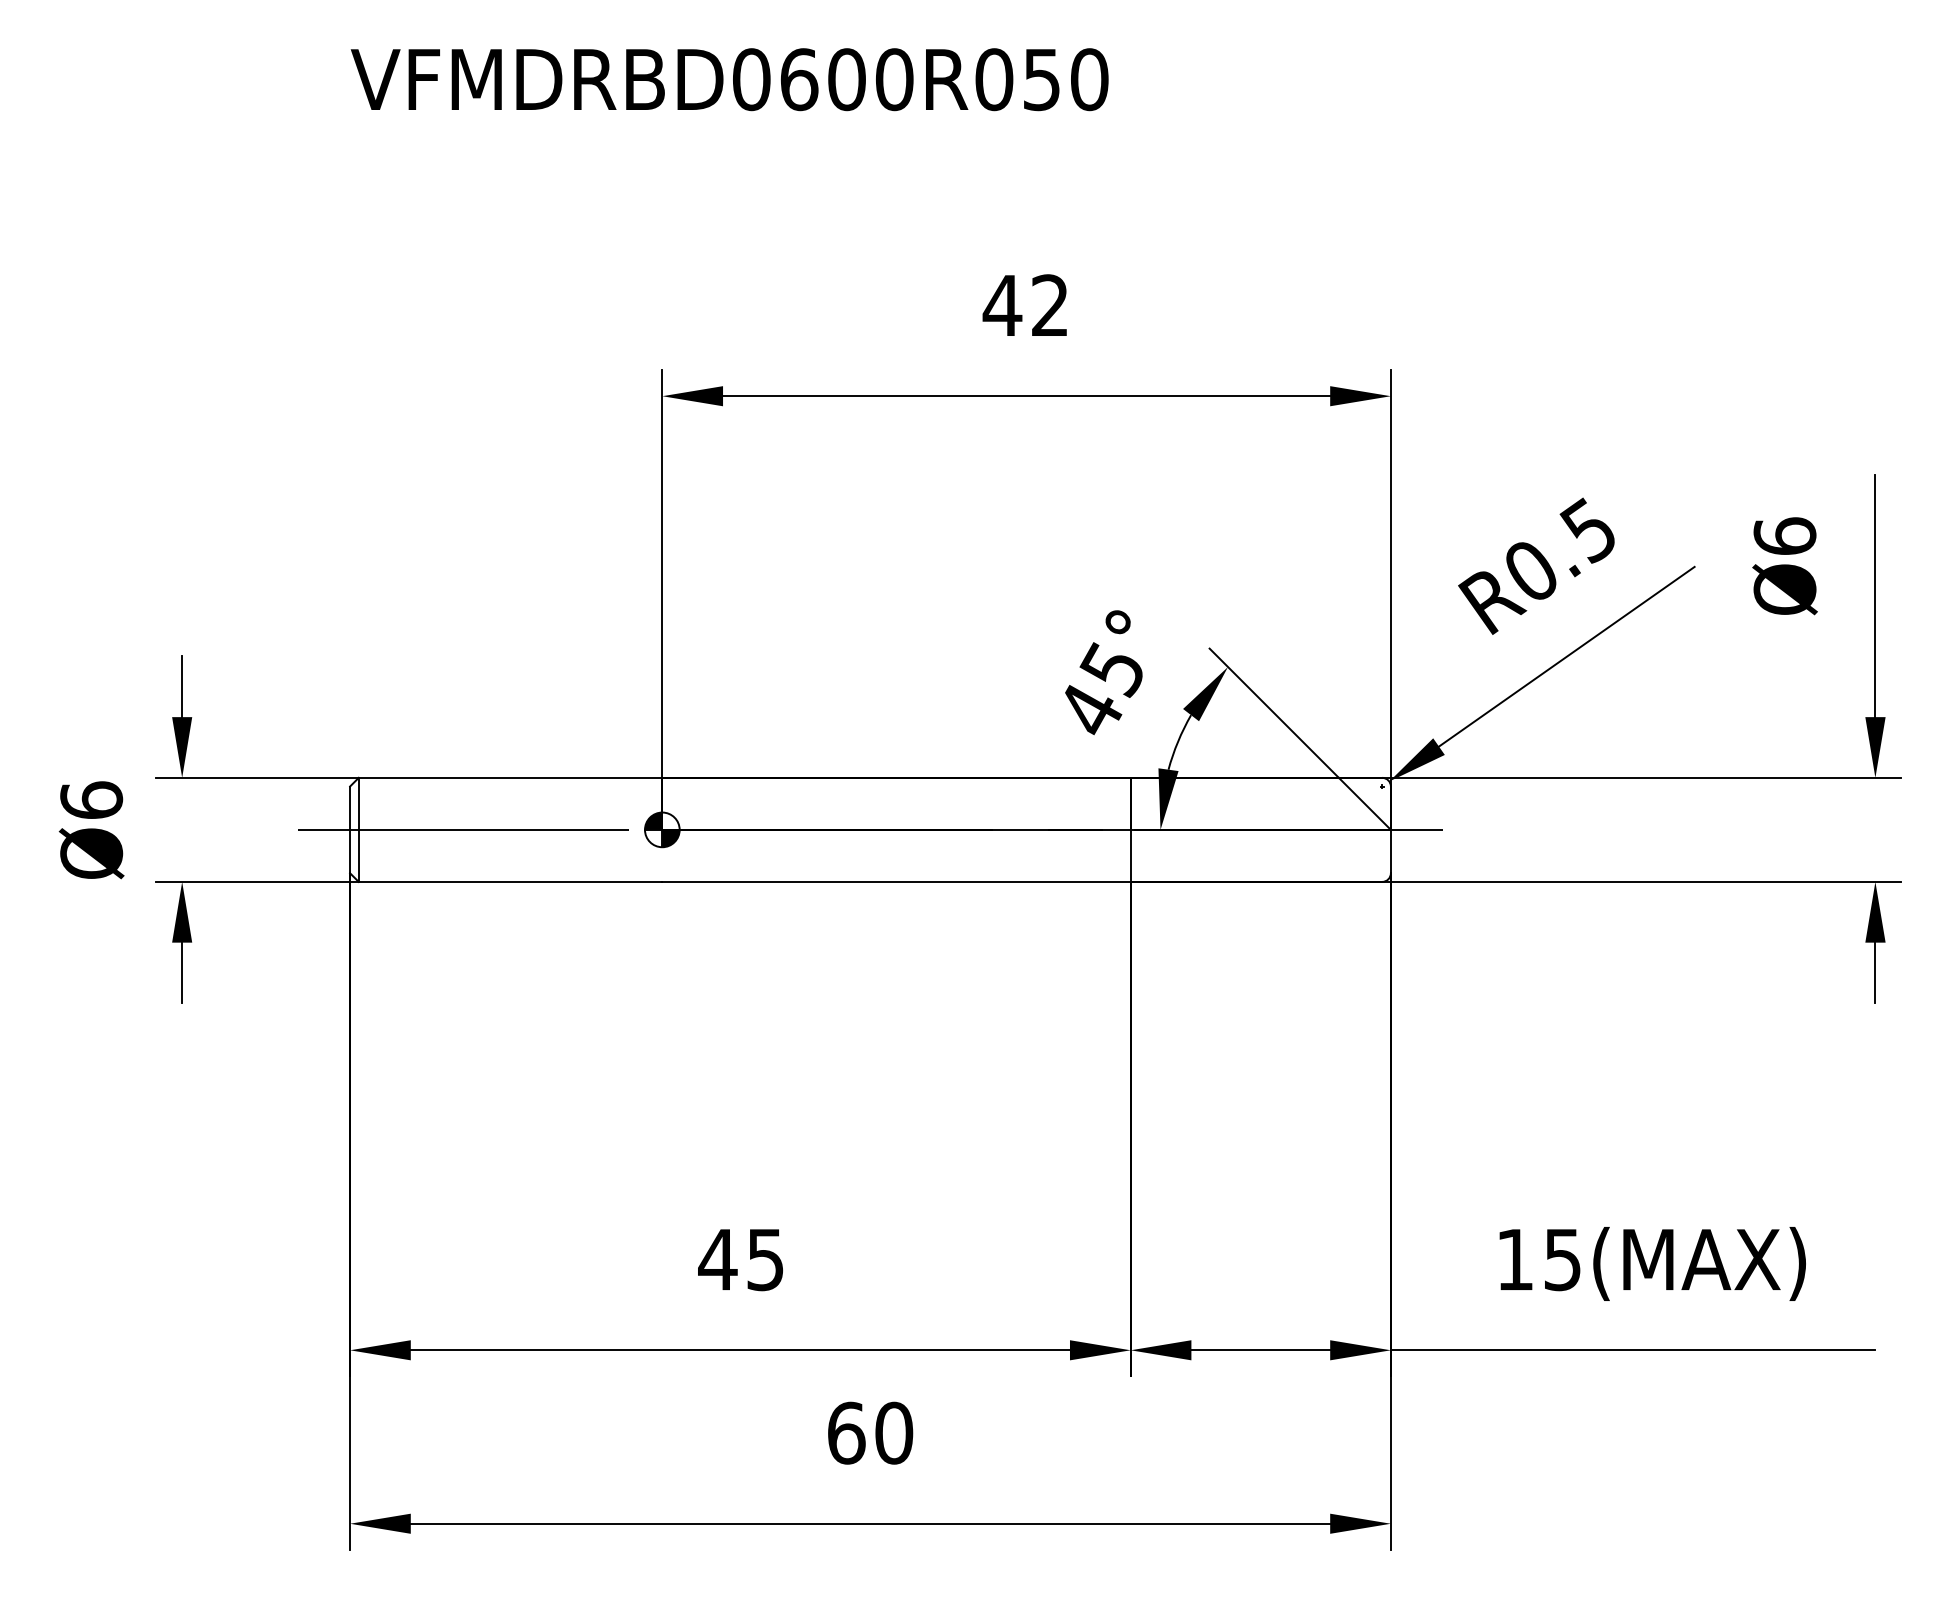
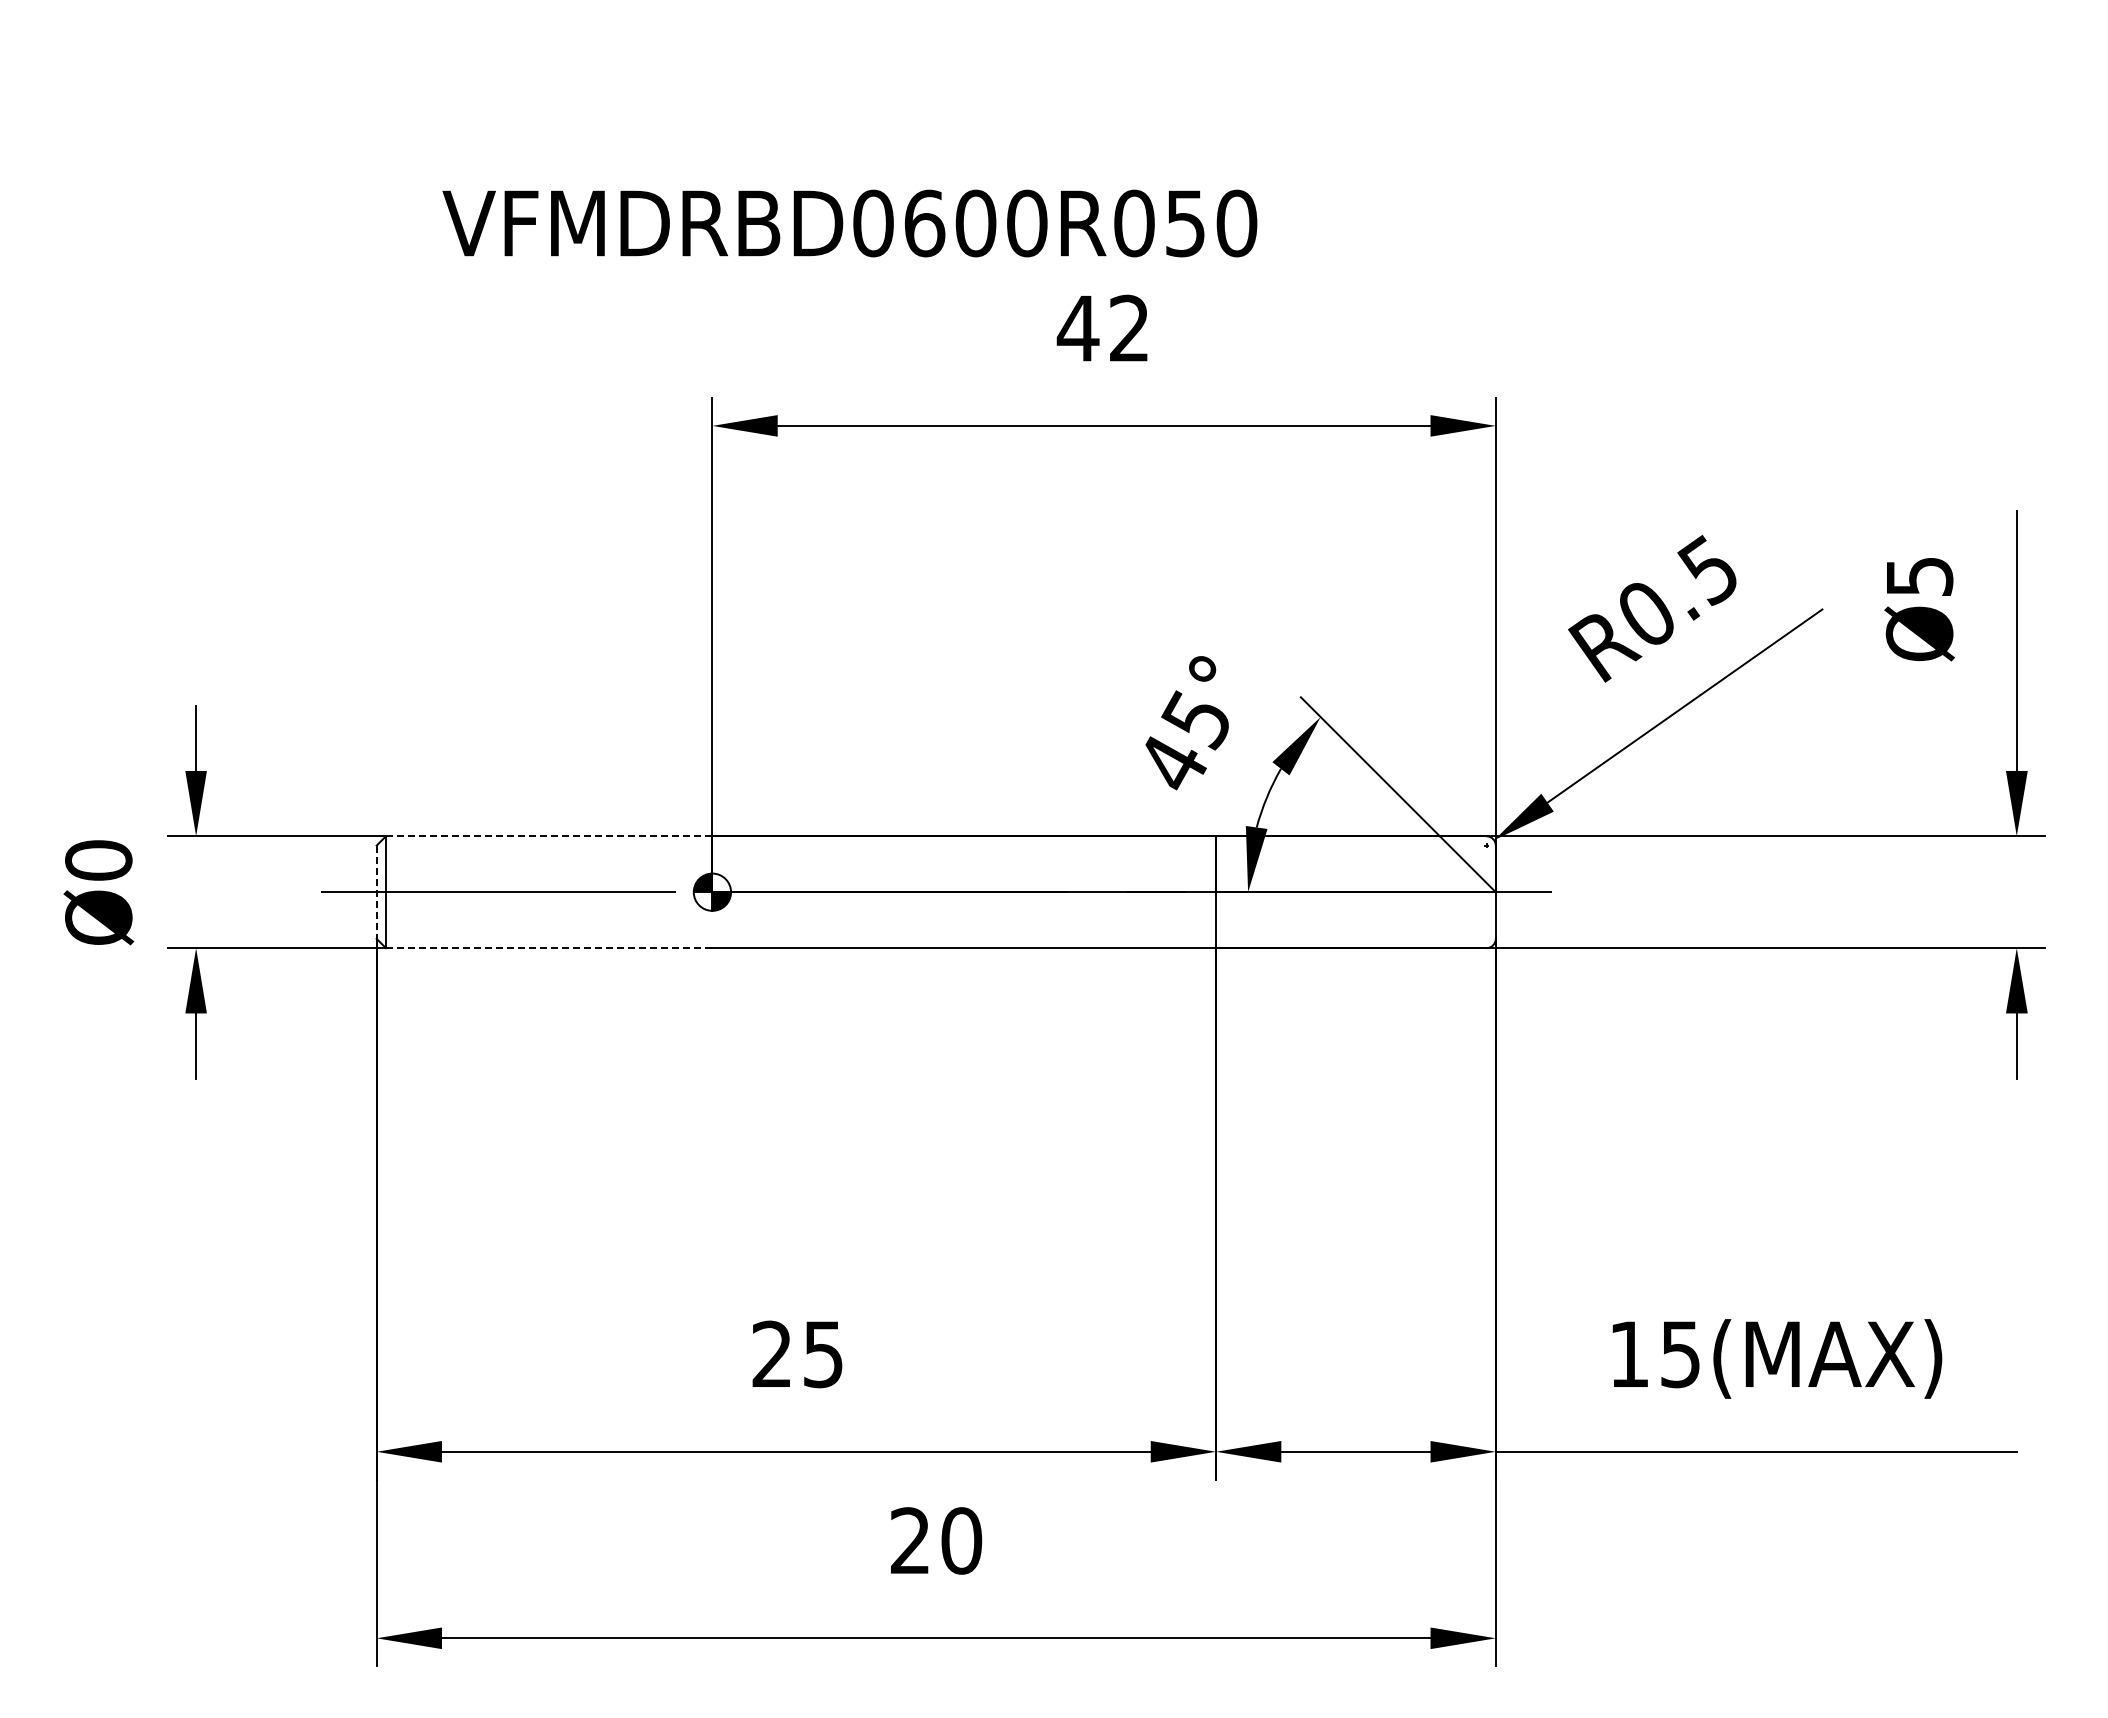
text: (729, 79) -> (849, 223), moved
text: (1784, 536) -> (1919, 576), Ø6 -> Ø5
line: (509, 778) -> (548, 836), solid -> dashed
text: (91, 800) -> (98, 860), Ø6 -> Ø0
line: (349, 830) -> (376, 892), solid -> dashed
line: (510, 882) -> (549, 948), solid -> dashed
text: (717, 1258) -> (771, 1353), 45 -> 25
text: (846, 1432) -> (910, 1540), 60 -> 20

